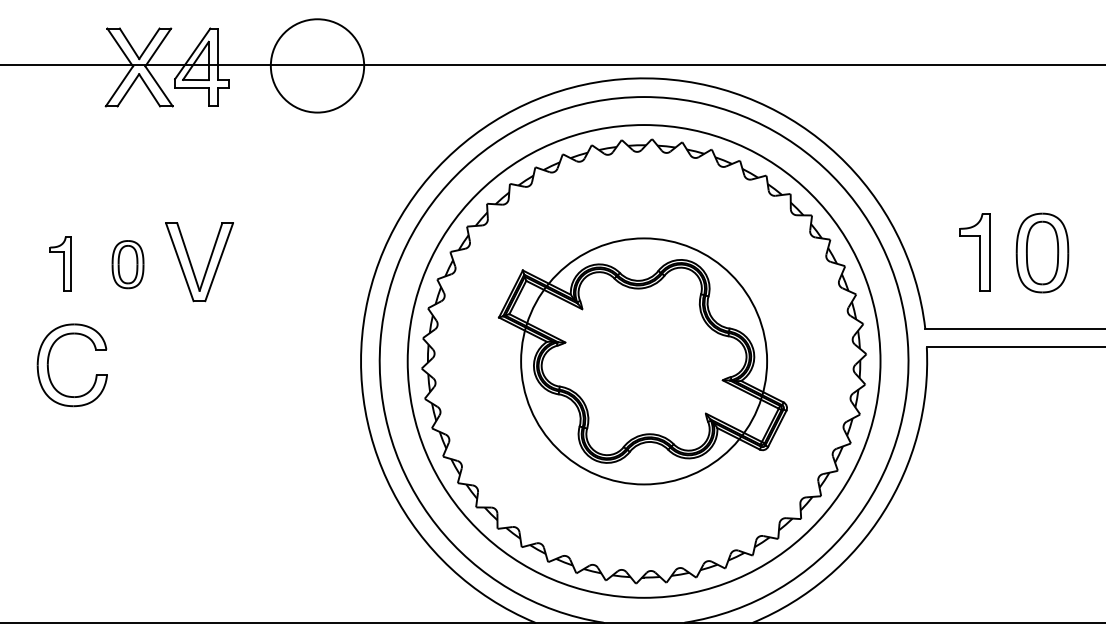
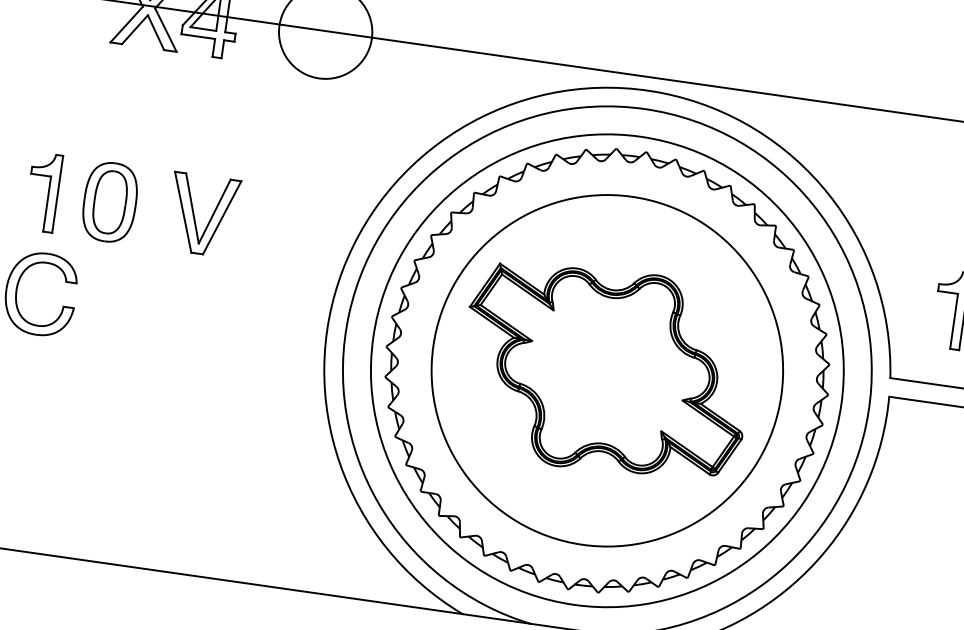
part: (60, 263) -> (43, 191), size x1.43
part: (127, 264) -> (109, 202), size x1.67
part: (192, 265) -> (195, 217), moved
circle: (643, 361) -> (606, 370), size x1.43

